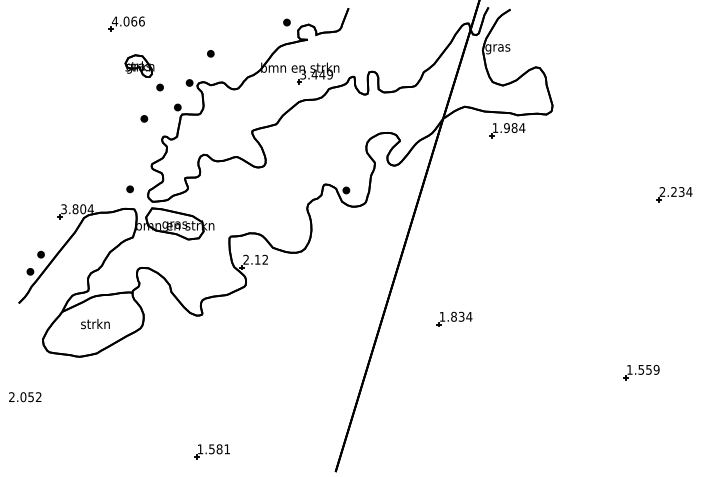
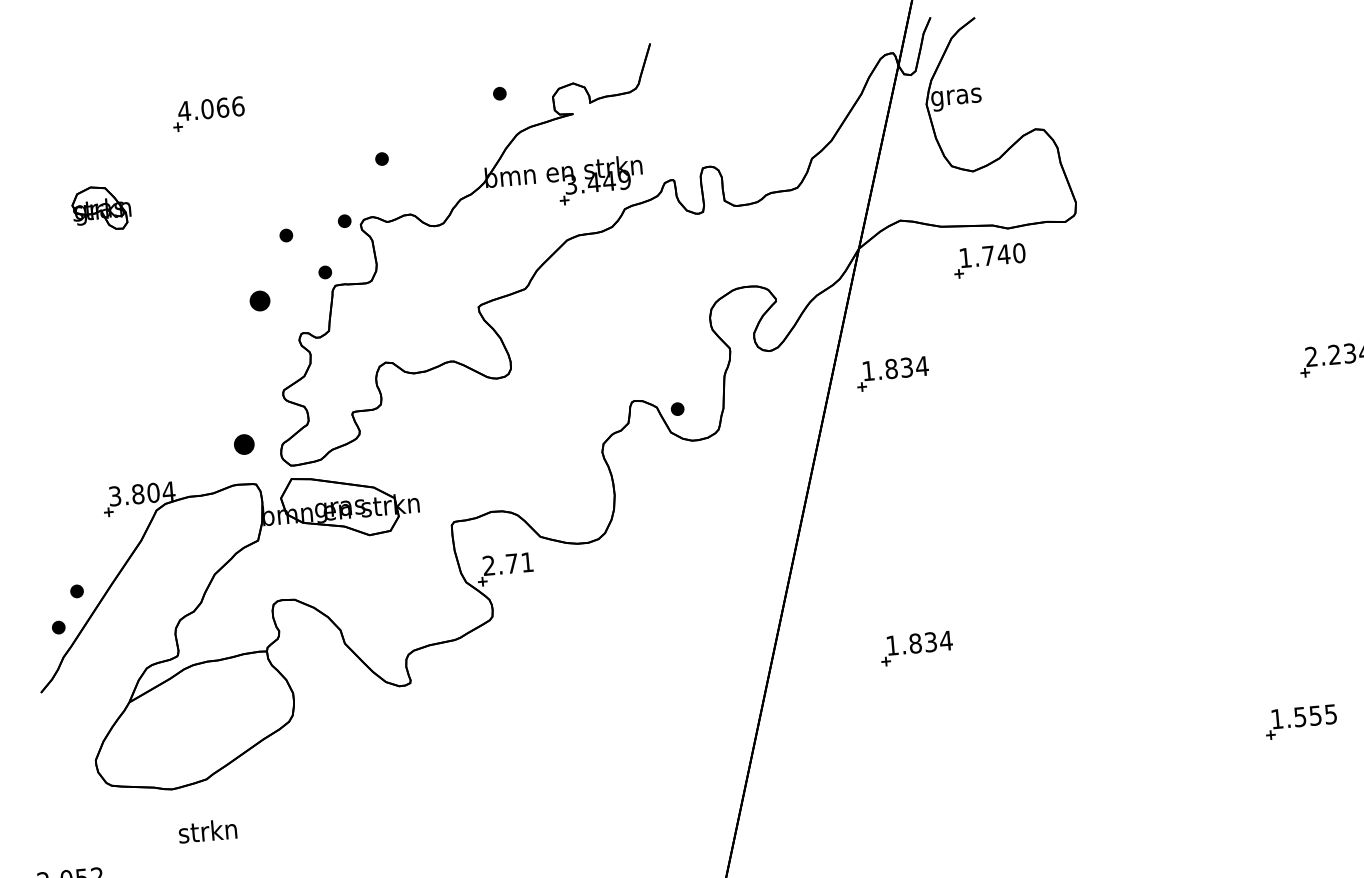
part: (286, 22) -> (498, 93), moved
part: (139, 65) -> (100, 207), moved
part: (144, 118) -> (260, 300), size x1.6
text: (514, 128) -> (1003, 255), 1.984 -> 1.740
part: (454, 181) -> (892, 372), added
part: (129, 189) -> (242, 445), size x1.6
text: (260, 259) -> (517, 562), 2.12 -> 2.71
text: (95, 324) -> (208, 831), moved
text: (656, 369) -> (1330, 713), 1.559 -> 1.555

